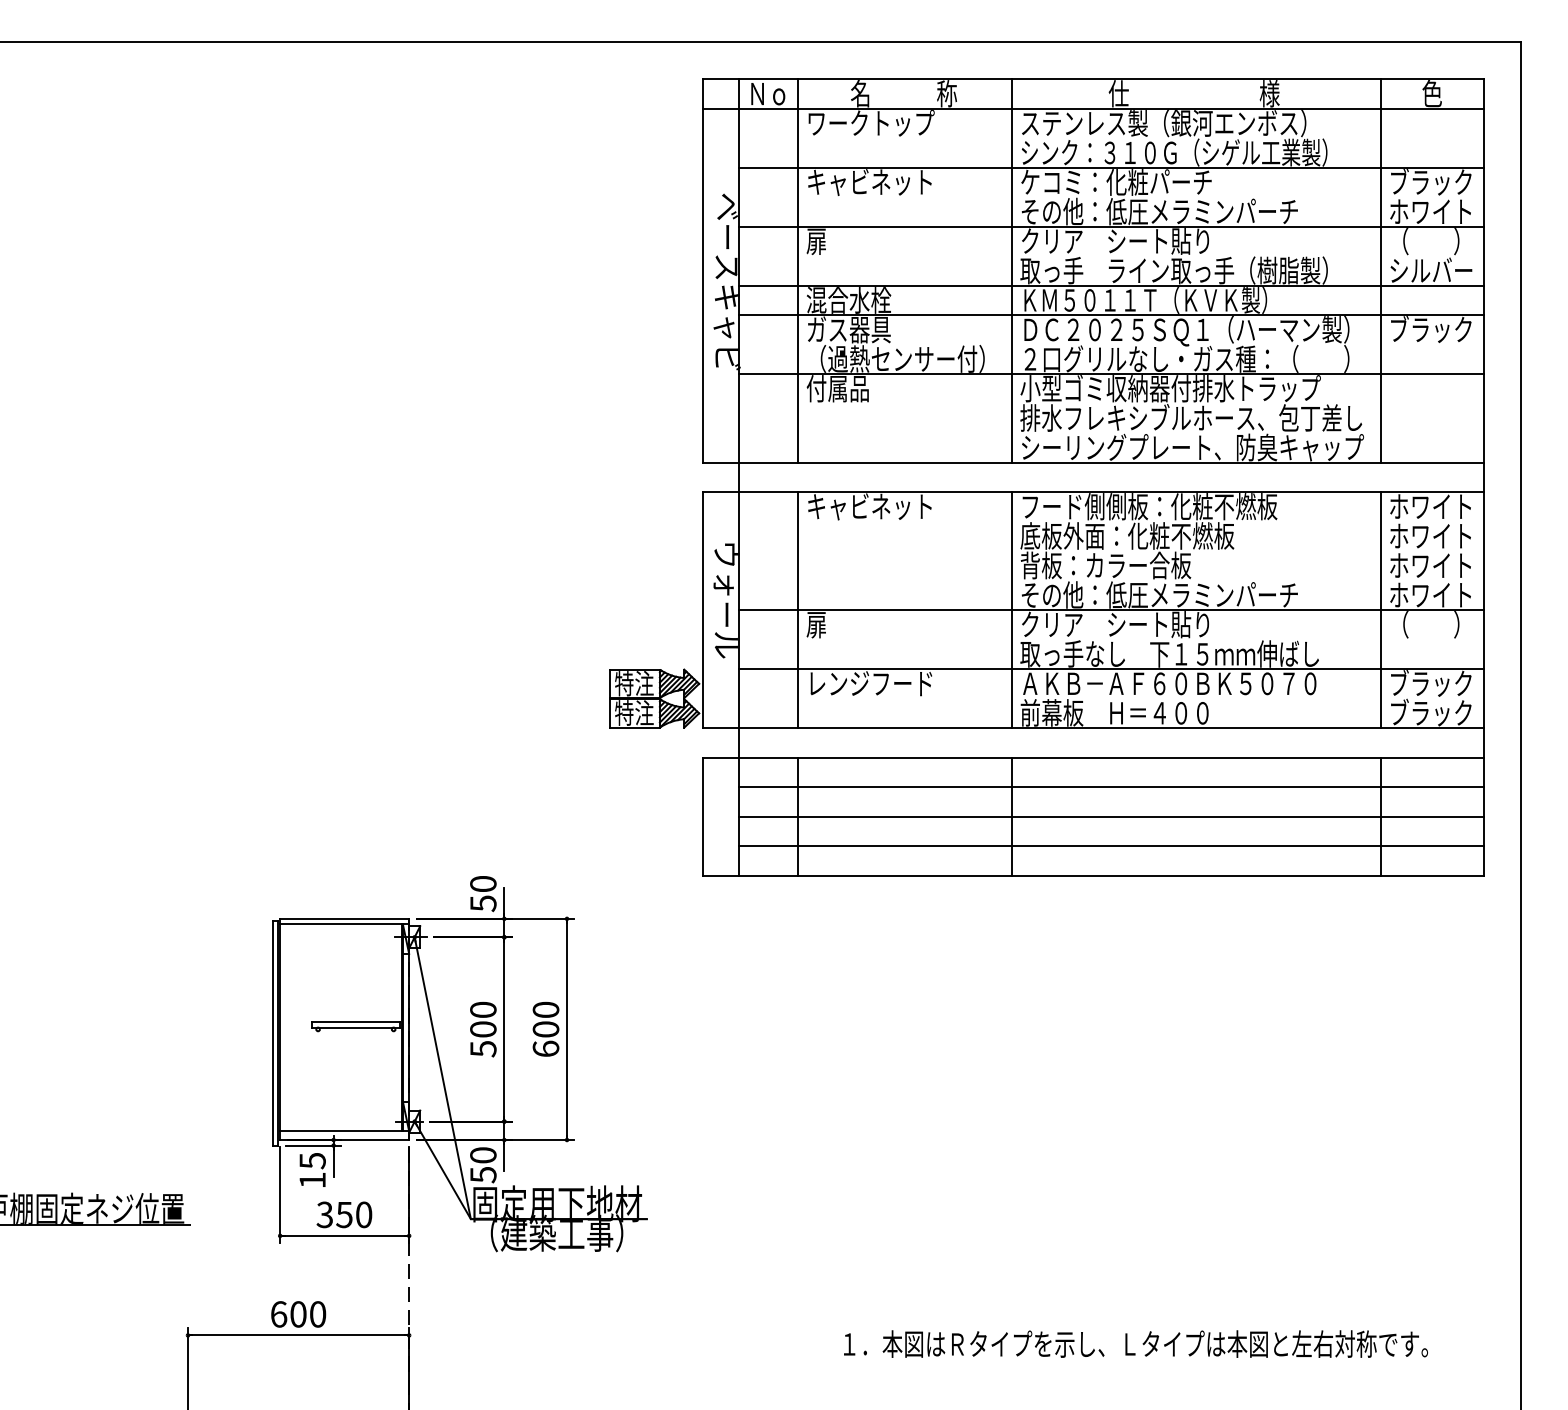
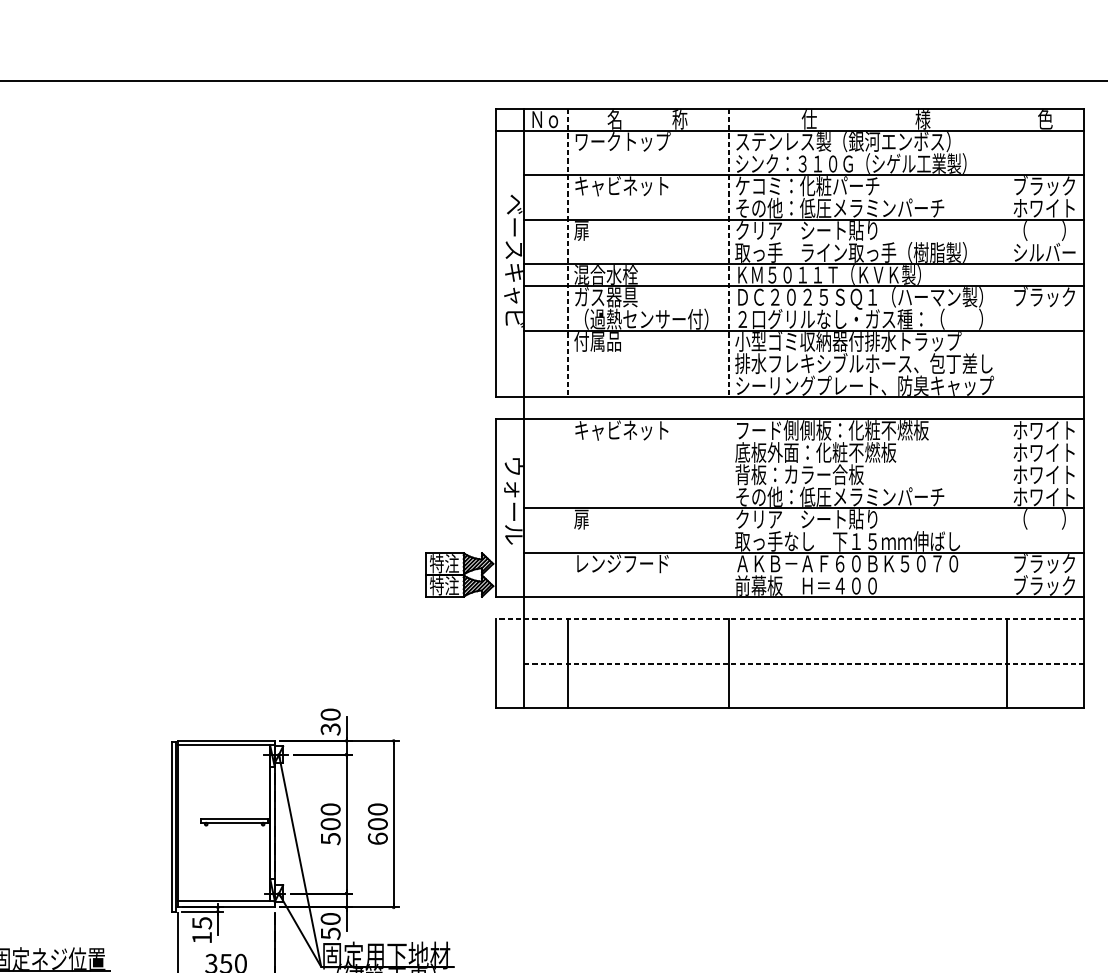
line: (798, 270) -> (568, 252), solid -> dashed
line: (1012, 270) -> (729, 252), solid -> dashed
line: (1380, 270) -> (1006, 252), removed
line: (798, 610) -> (568, 508), removed
line: (1012, 610) -> (729, 508), removed
line: (1380, 610) -> (1006, 508), removed
line: (1093, 757) -> (790, 619), solid -> dashed
line: (1111, 787) -> (803, 641), removed
line: (1111, 816) -> (803, 663), solid -> dashed
line: (1111, 846) -> (803, 686), removed
text: (483, 903) -> (330, 729), 50 -> 30

